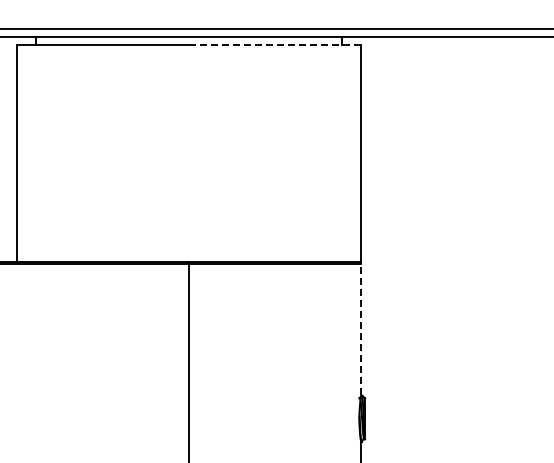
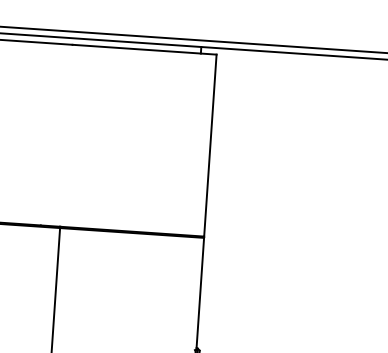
line: (274, 44) -> (144, 49), dashed -> solid
line: (361, 328) -> (200, 291), dashed -> solid

